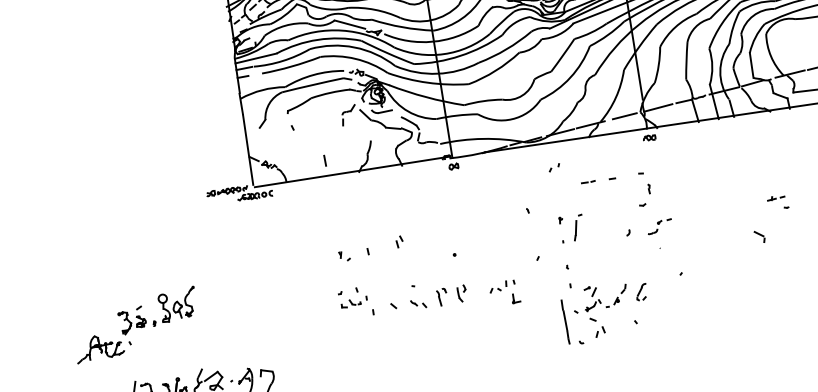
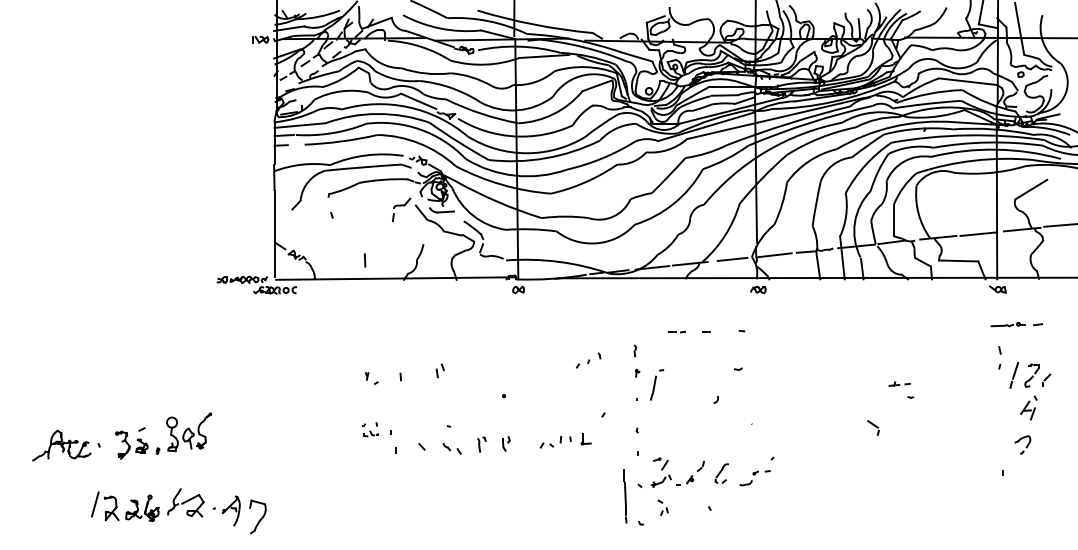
part: (553, 167) -> (582, 363), moved
part: (649, 188) -> (635, 350), moved
part: (659, 227) -> (754, 478), moved
part: (462, 293) -> (506, 443), size x0.71
part: (442, 297) -> (481, 444), size x0.71
part: (349, 298) -> (370, 429), size x0.62
part: (515, 298) -> (585, 439), moved
part: (163, 309) -> (170, 435), moved
part: (597, 326) -> (662, 507), size x0.62

